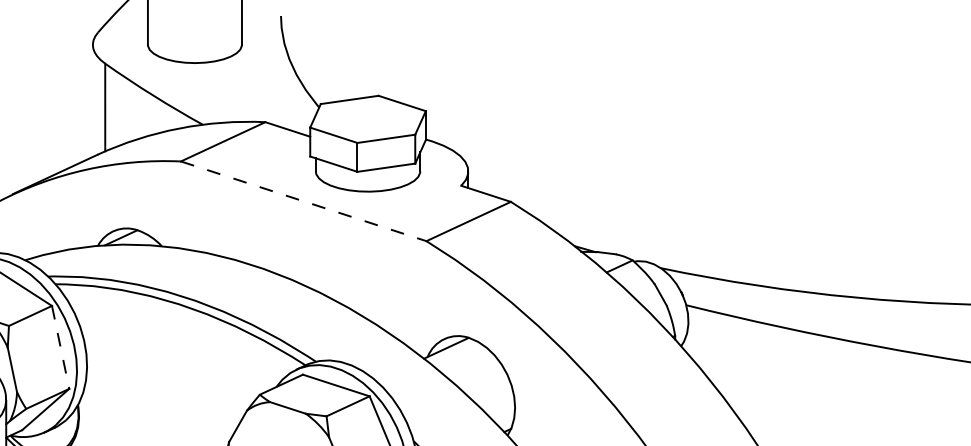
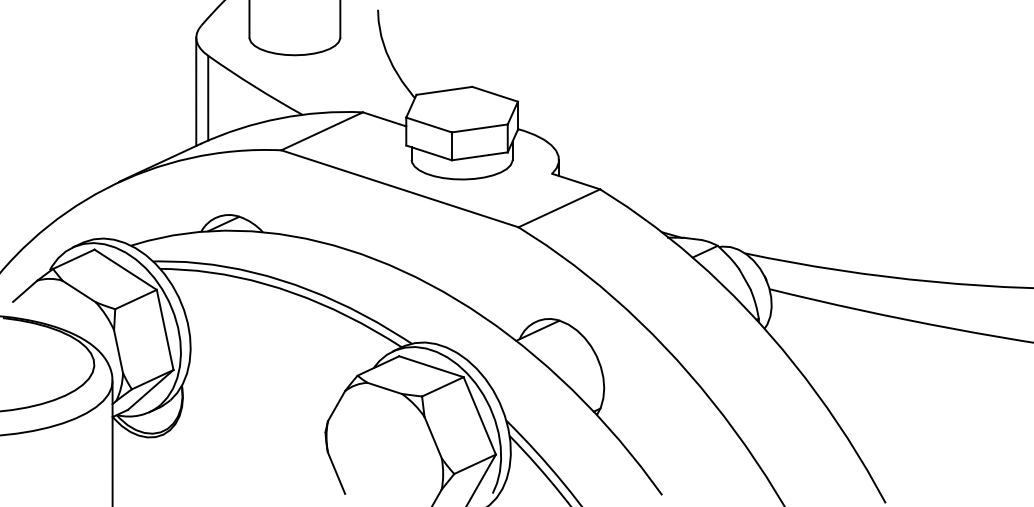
line: (93, 100) -> (196, 91), added
line: (303, 201) -> (399, 188), dashed -> solid
line: (61, 346) -> (165, 329), dashed -> solid

